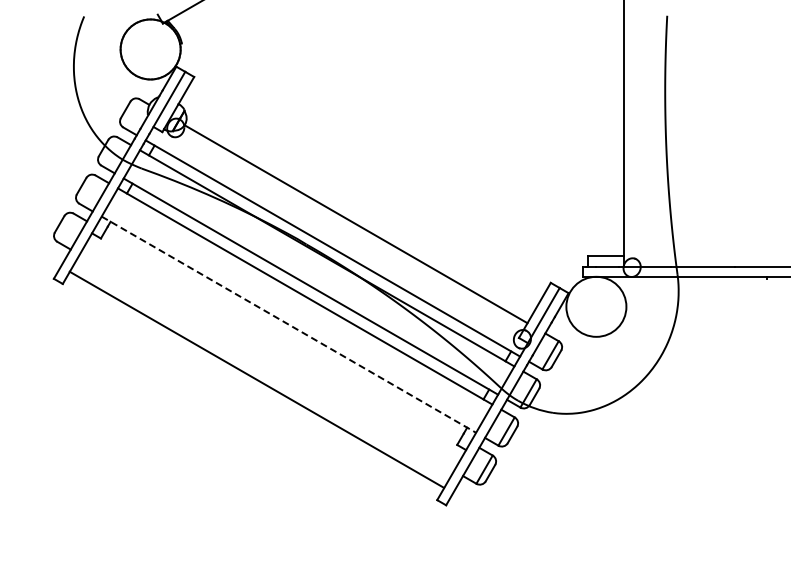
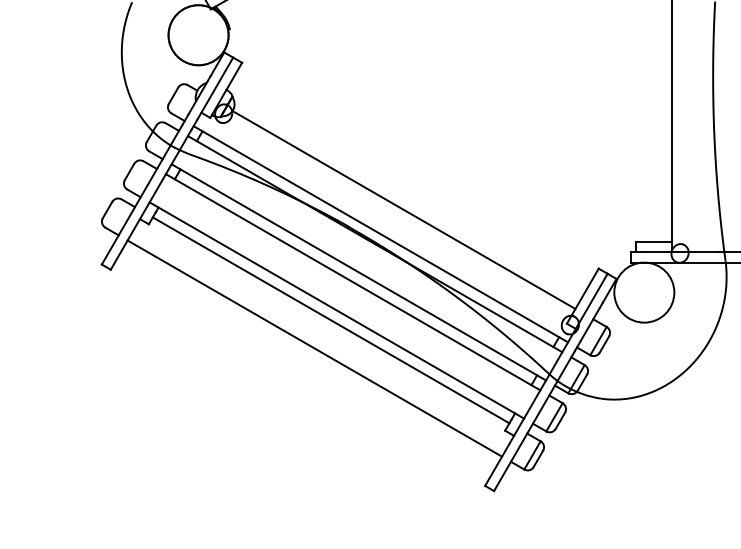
line: (289, 324) -> (337, 310), dashed -> solid
line: (282, 334) -> (330, 320), added
line: (256, 379) -> (314, 348), moved

